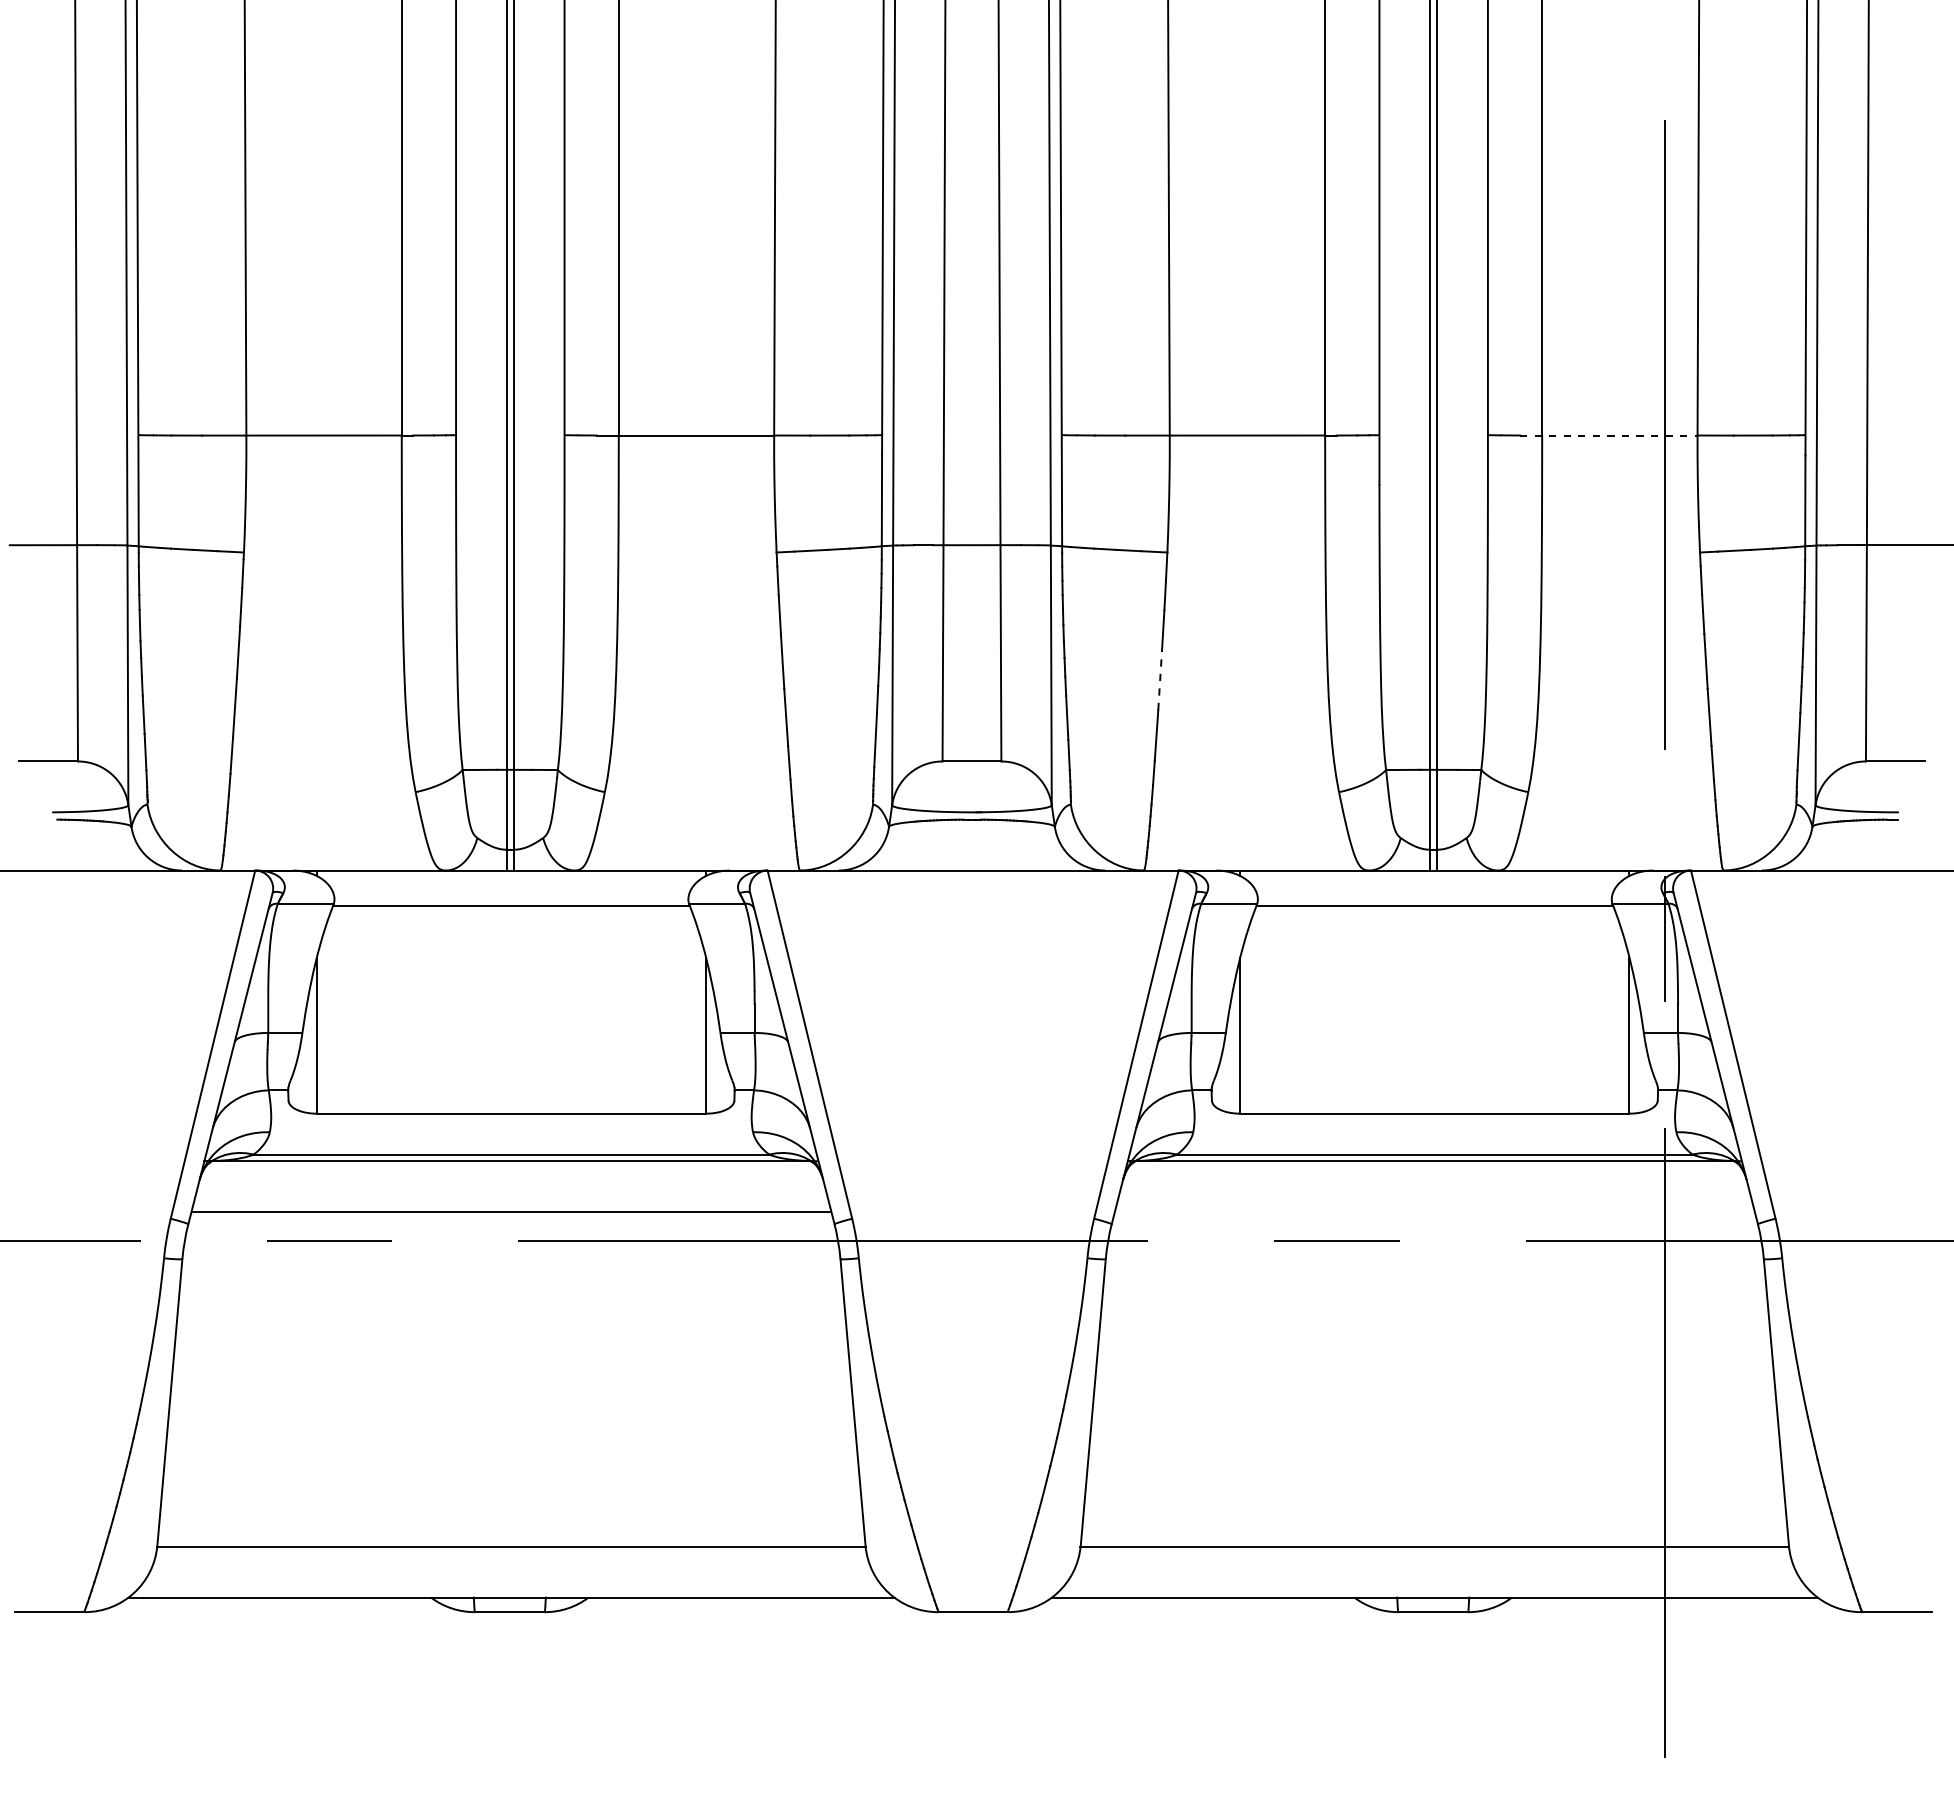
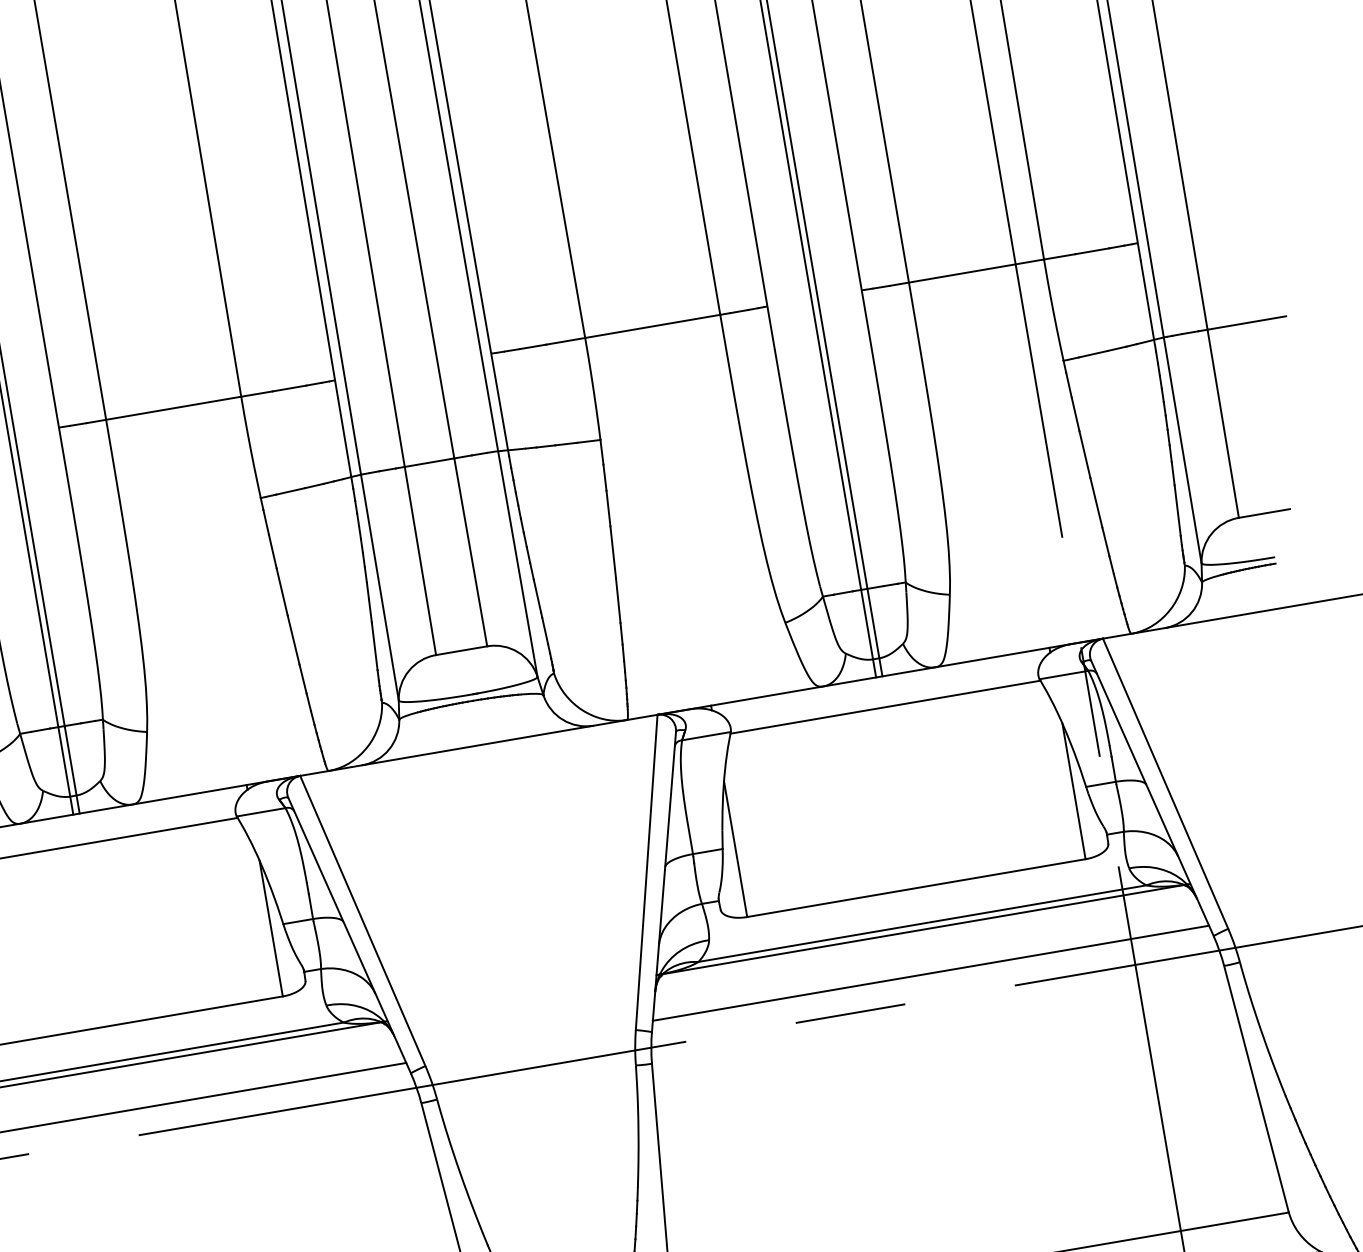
line: (1608, 435) -> (966, 272), dashed -> solid
line: (1160, 680) -> (613, 552), dashed -> solid
line: (1434, 1211) -> (930, 973), added

